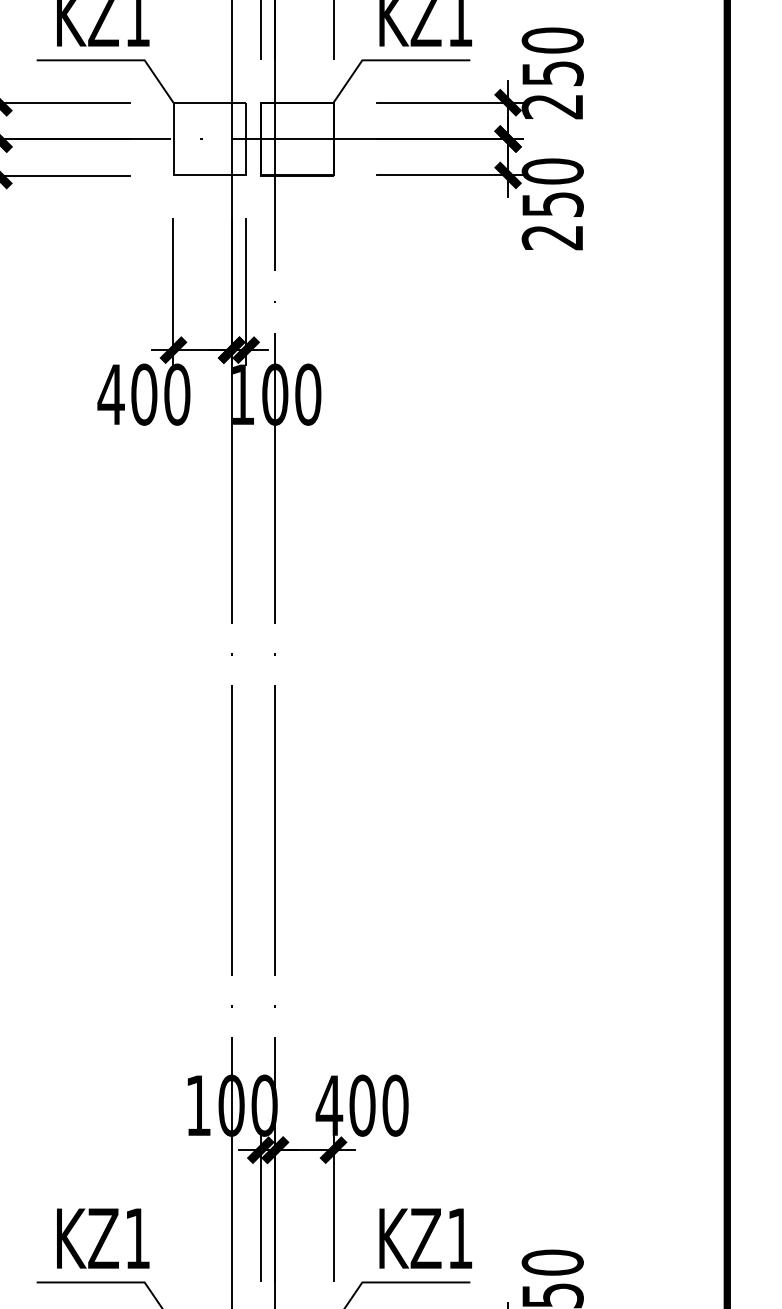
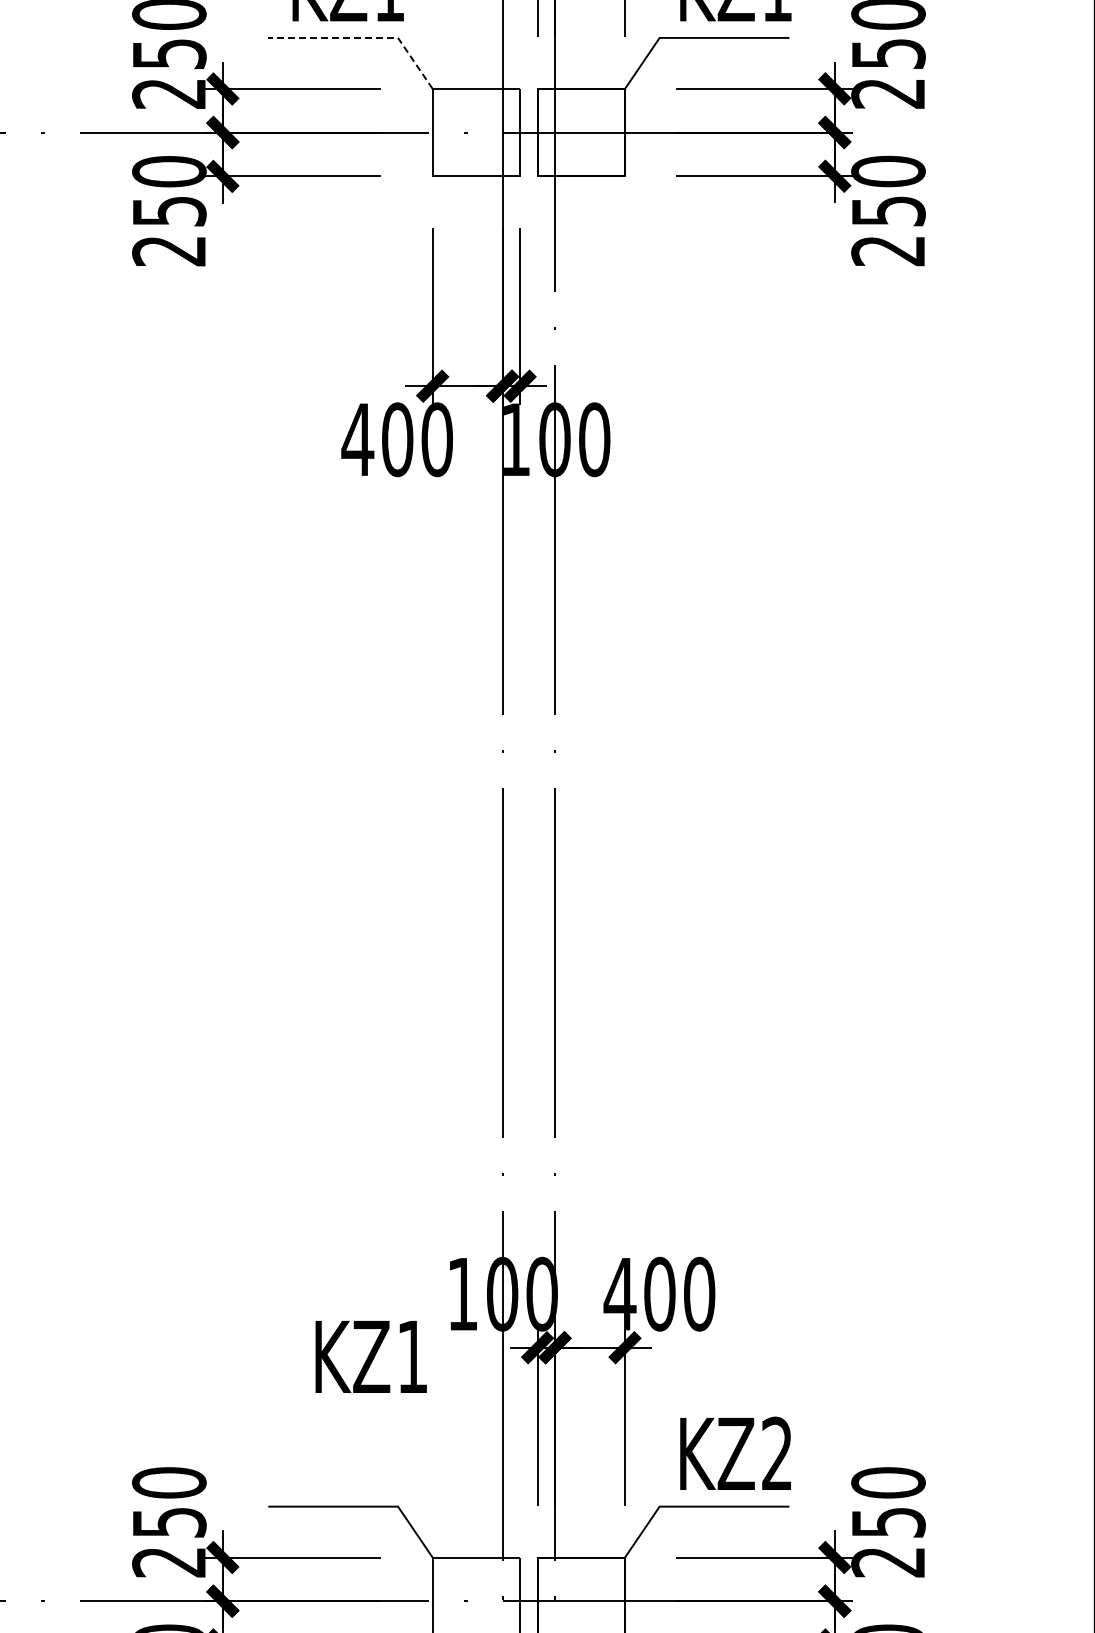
line: (116, 59) -> (364, 37), solid -> dashed
text: (459, 1237) -> (776, 1452), KZ1 -> KZ2
text: (102, 1238) -> (370, 1356), moved

